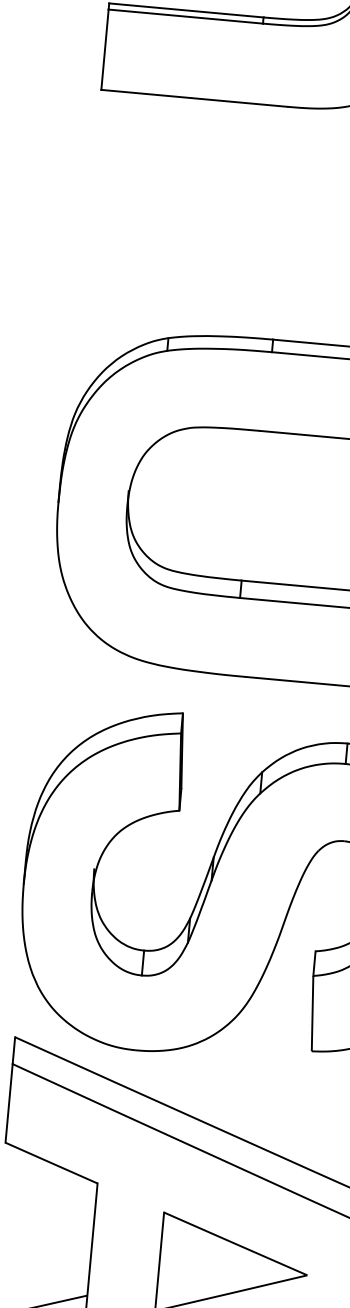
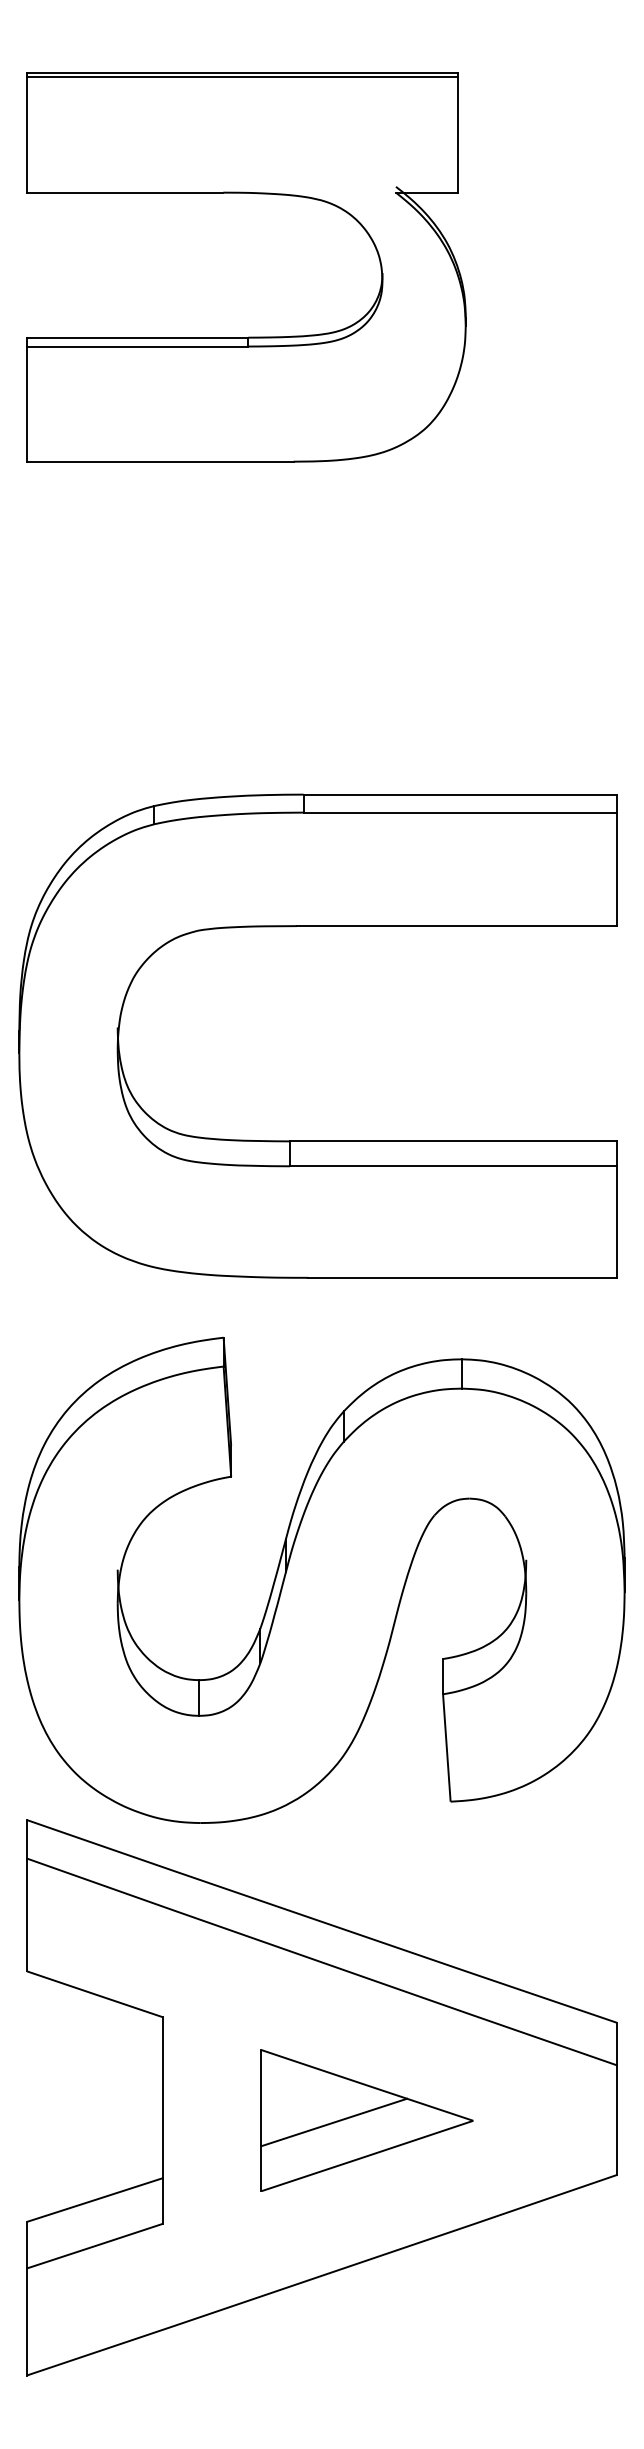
line: (210, 1267) -> (334, 2122), added

